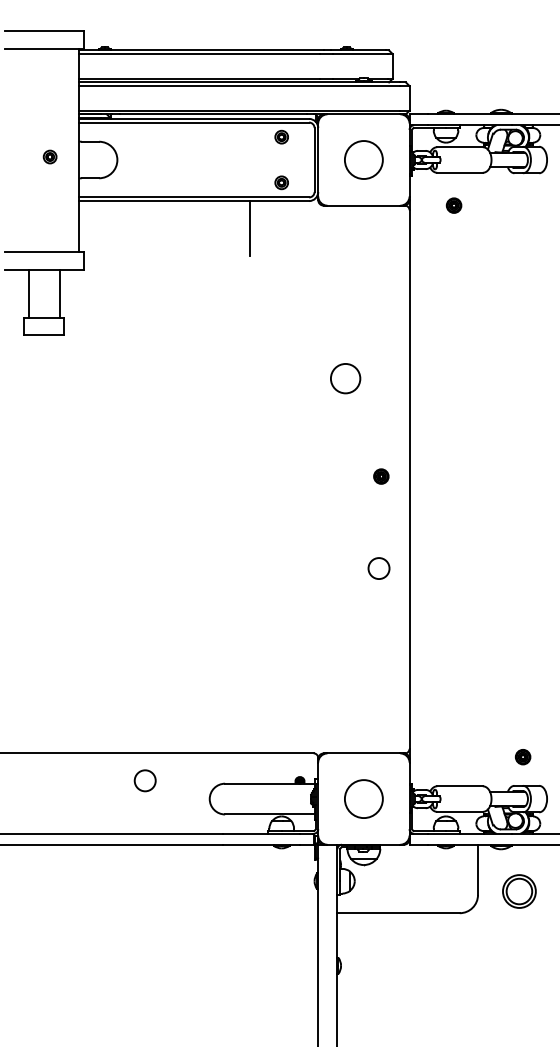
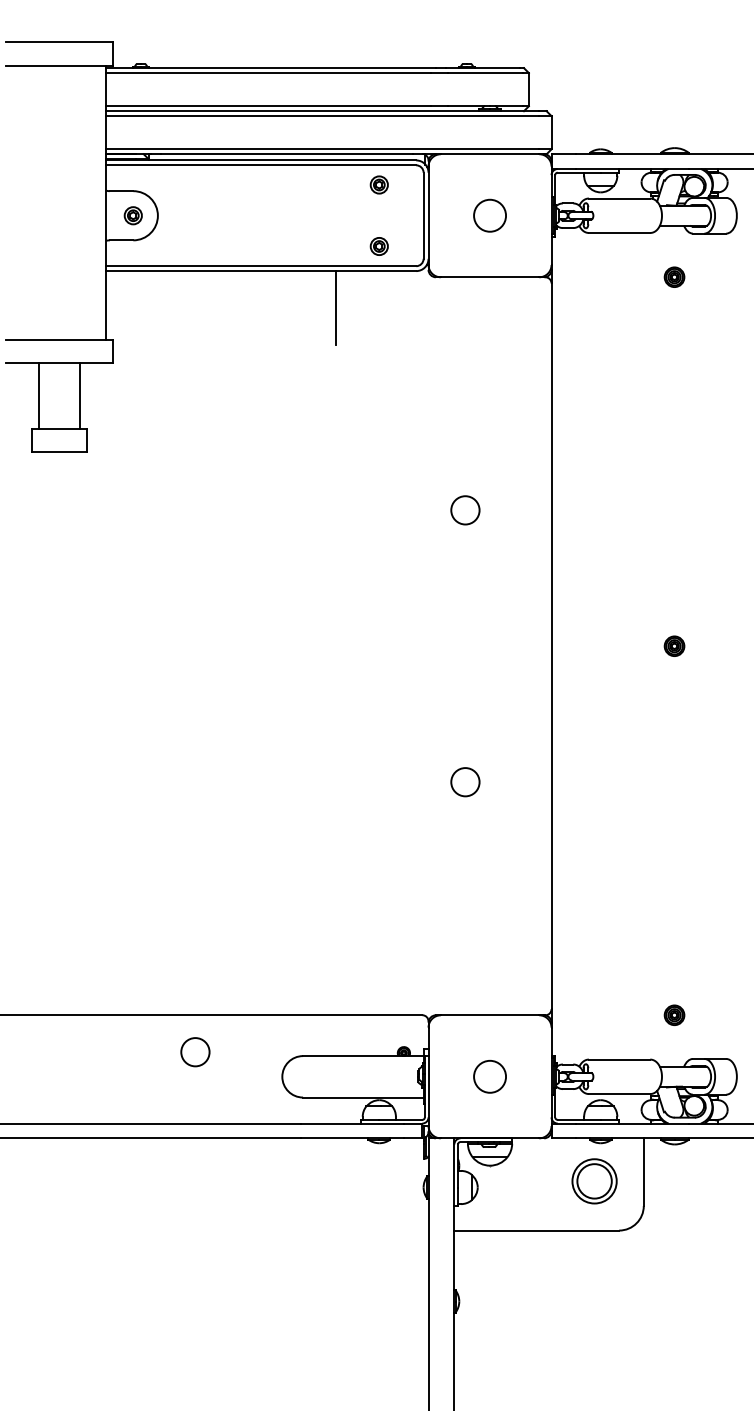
part: (49, 156) -> (132, 215), moved
circle: (364, 159) -> (490, 215), size x0.62
part: (454, 205) -> (674, 276), moved
circle: (345, 378) -> (465, 510), size x0.71
part: (381, 475) -> (674, 645), moved
circle: (379, 568) -> (465, 782), moved
part: (523, 756) -> (674, 1014), moved
circle: (364, 798) -> (490, 1076), size x0.62
part: (519, 891) -> (594, 1181), moved

